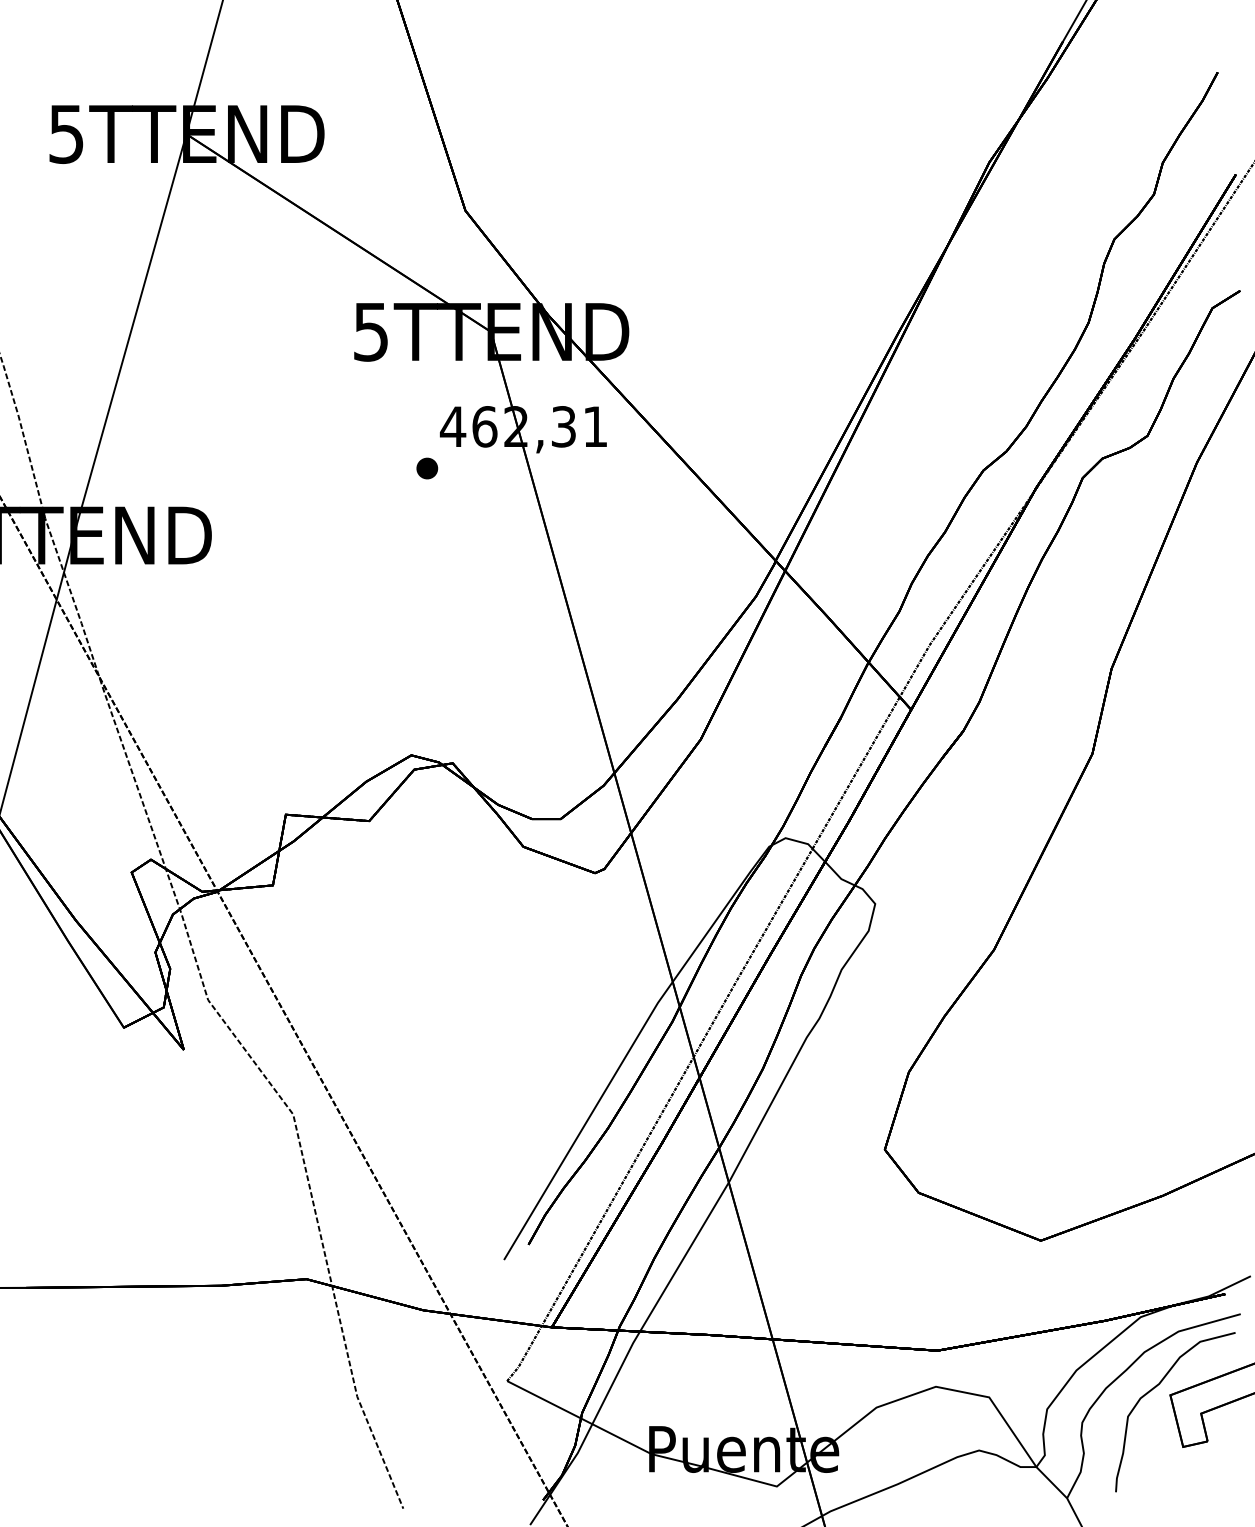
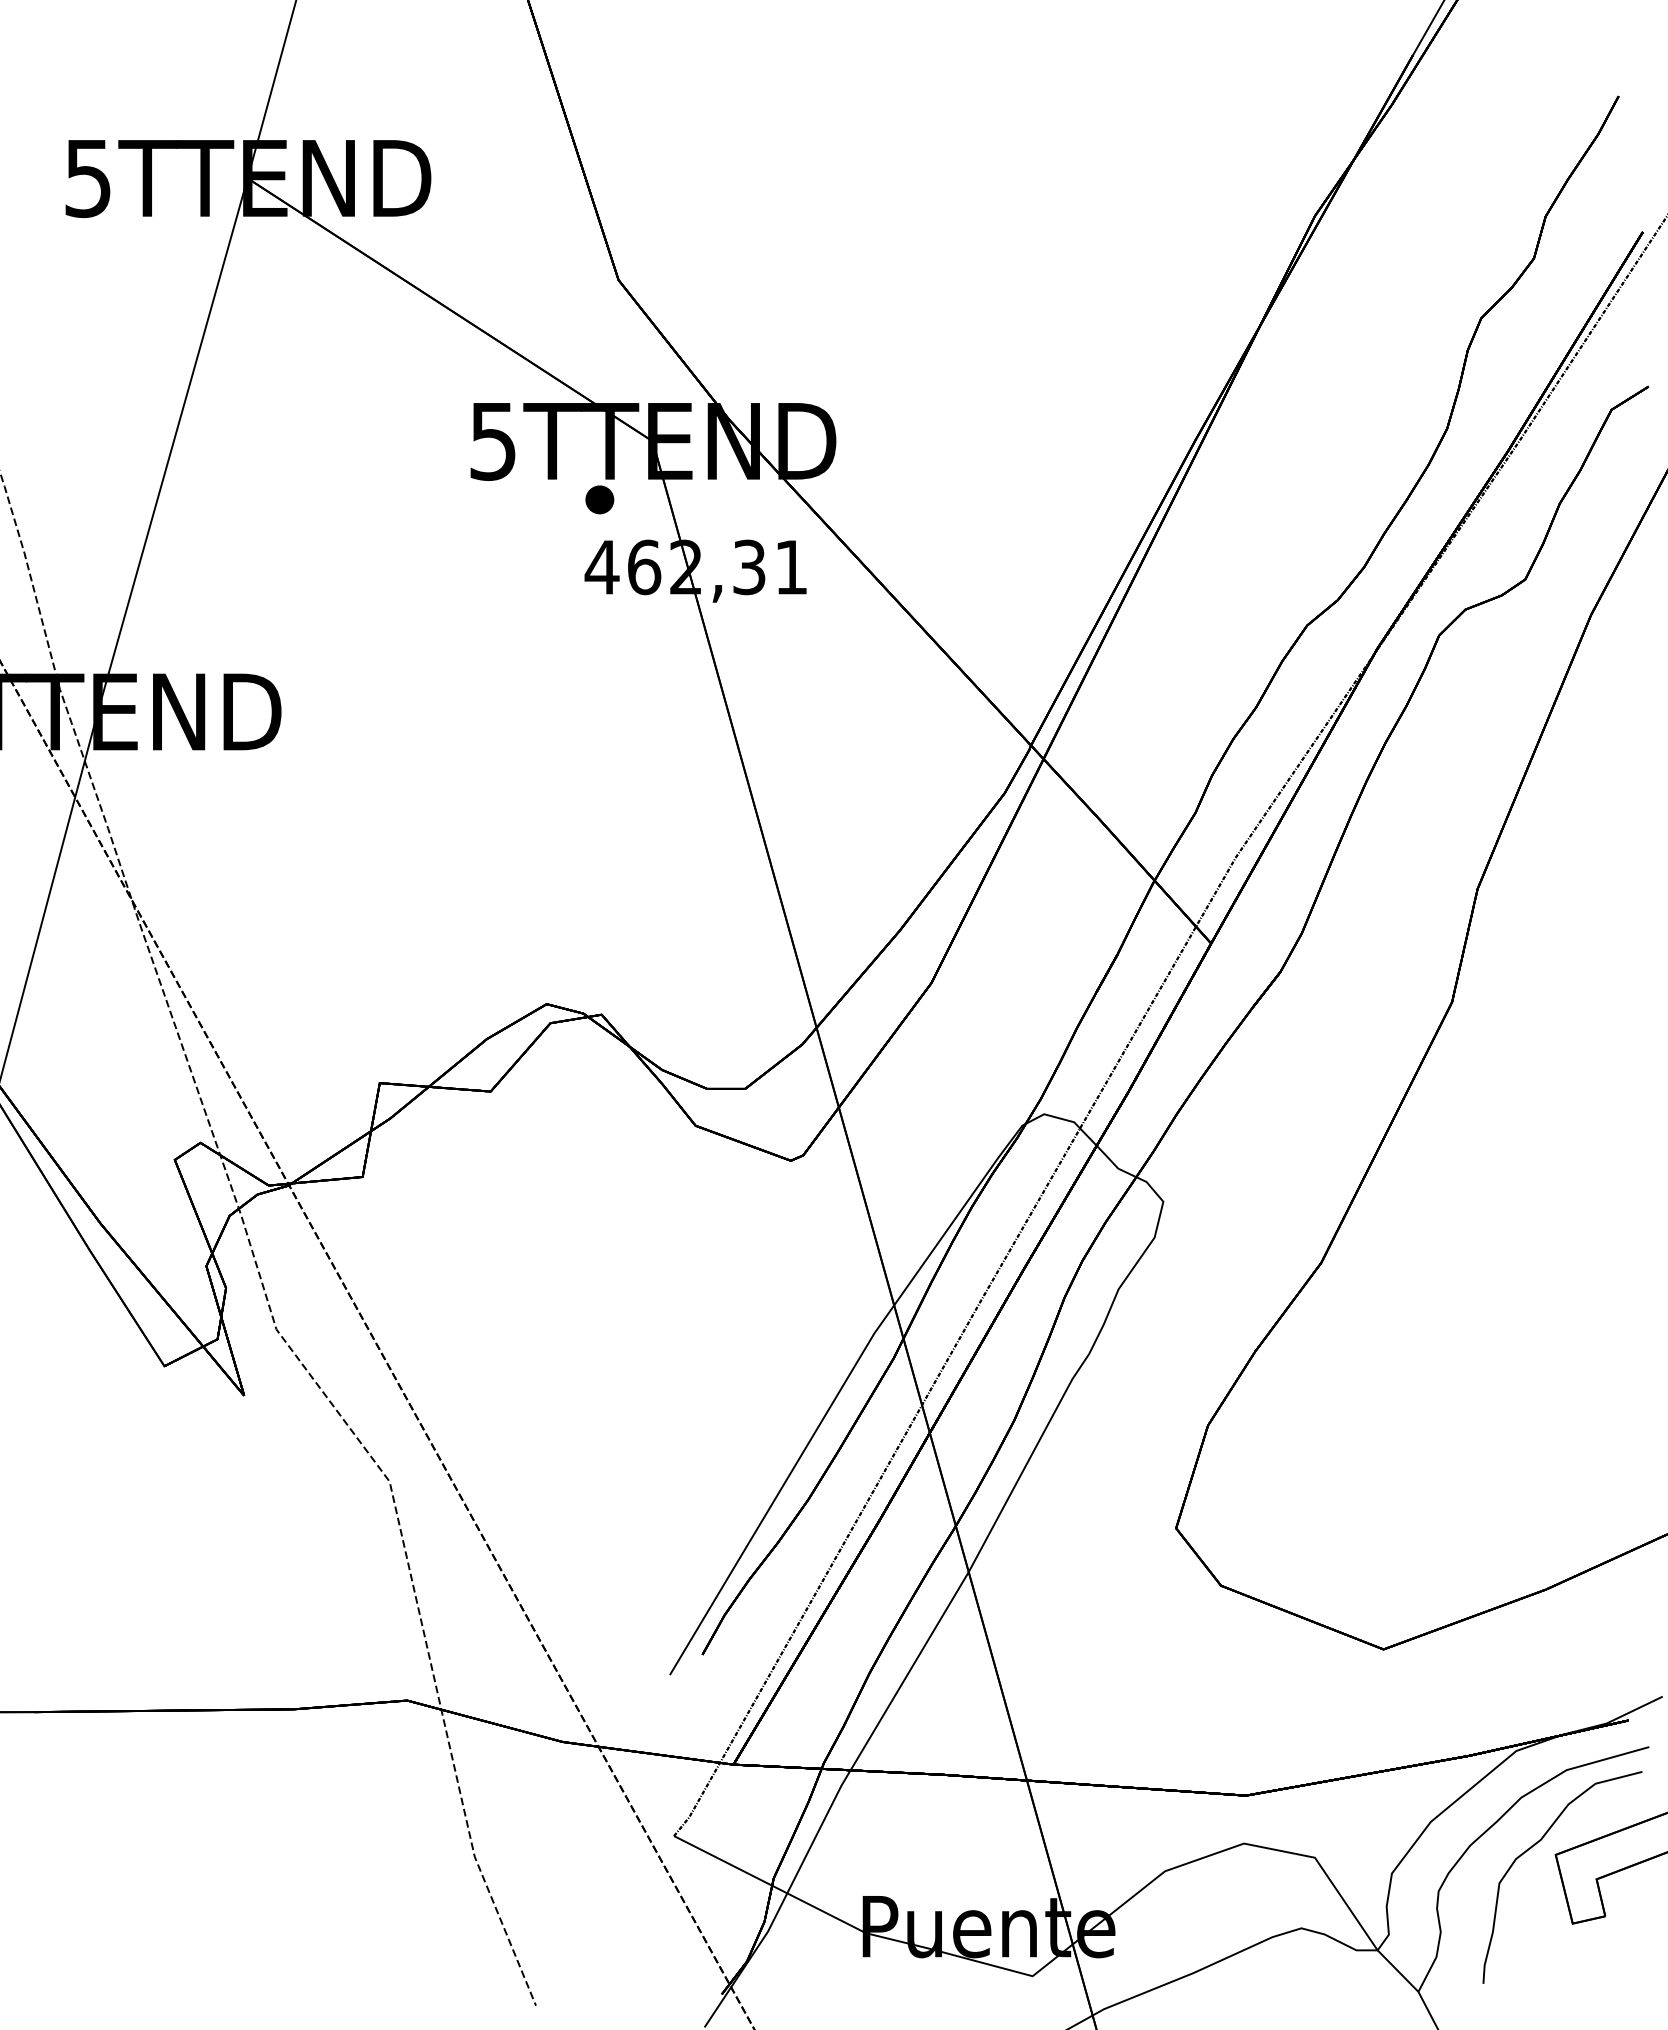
part: (427, 468) -> (599, 499), moved

